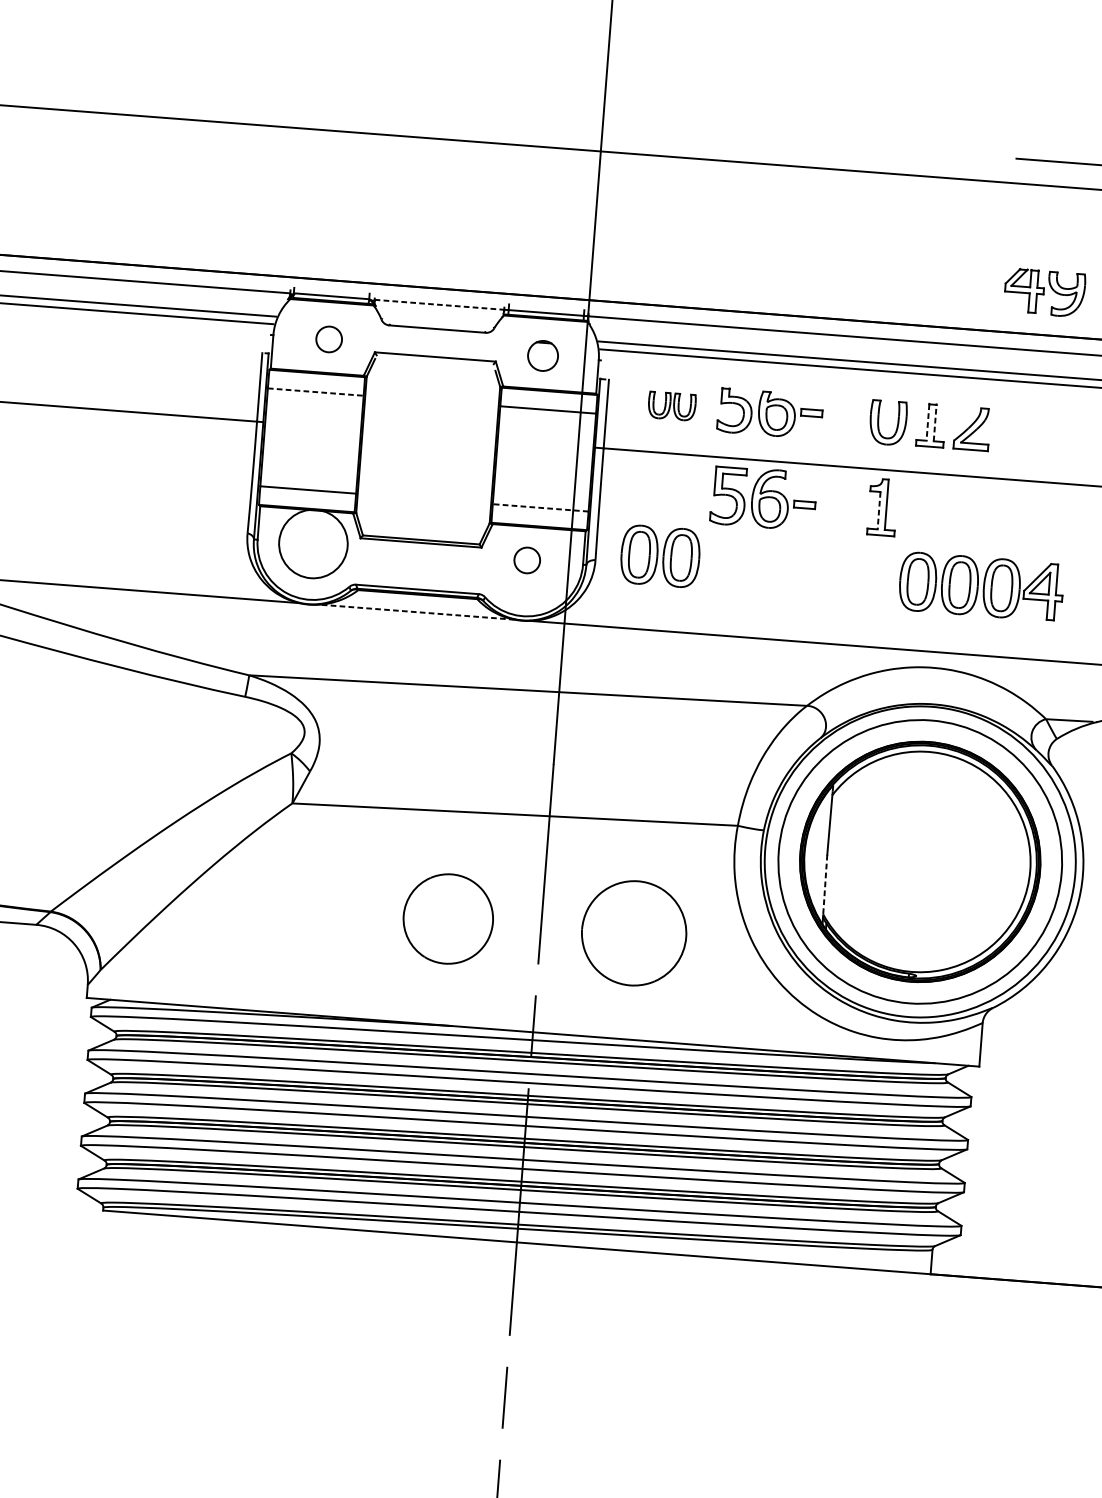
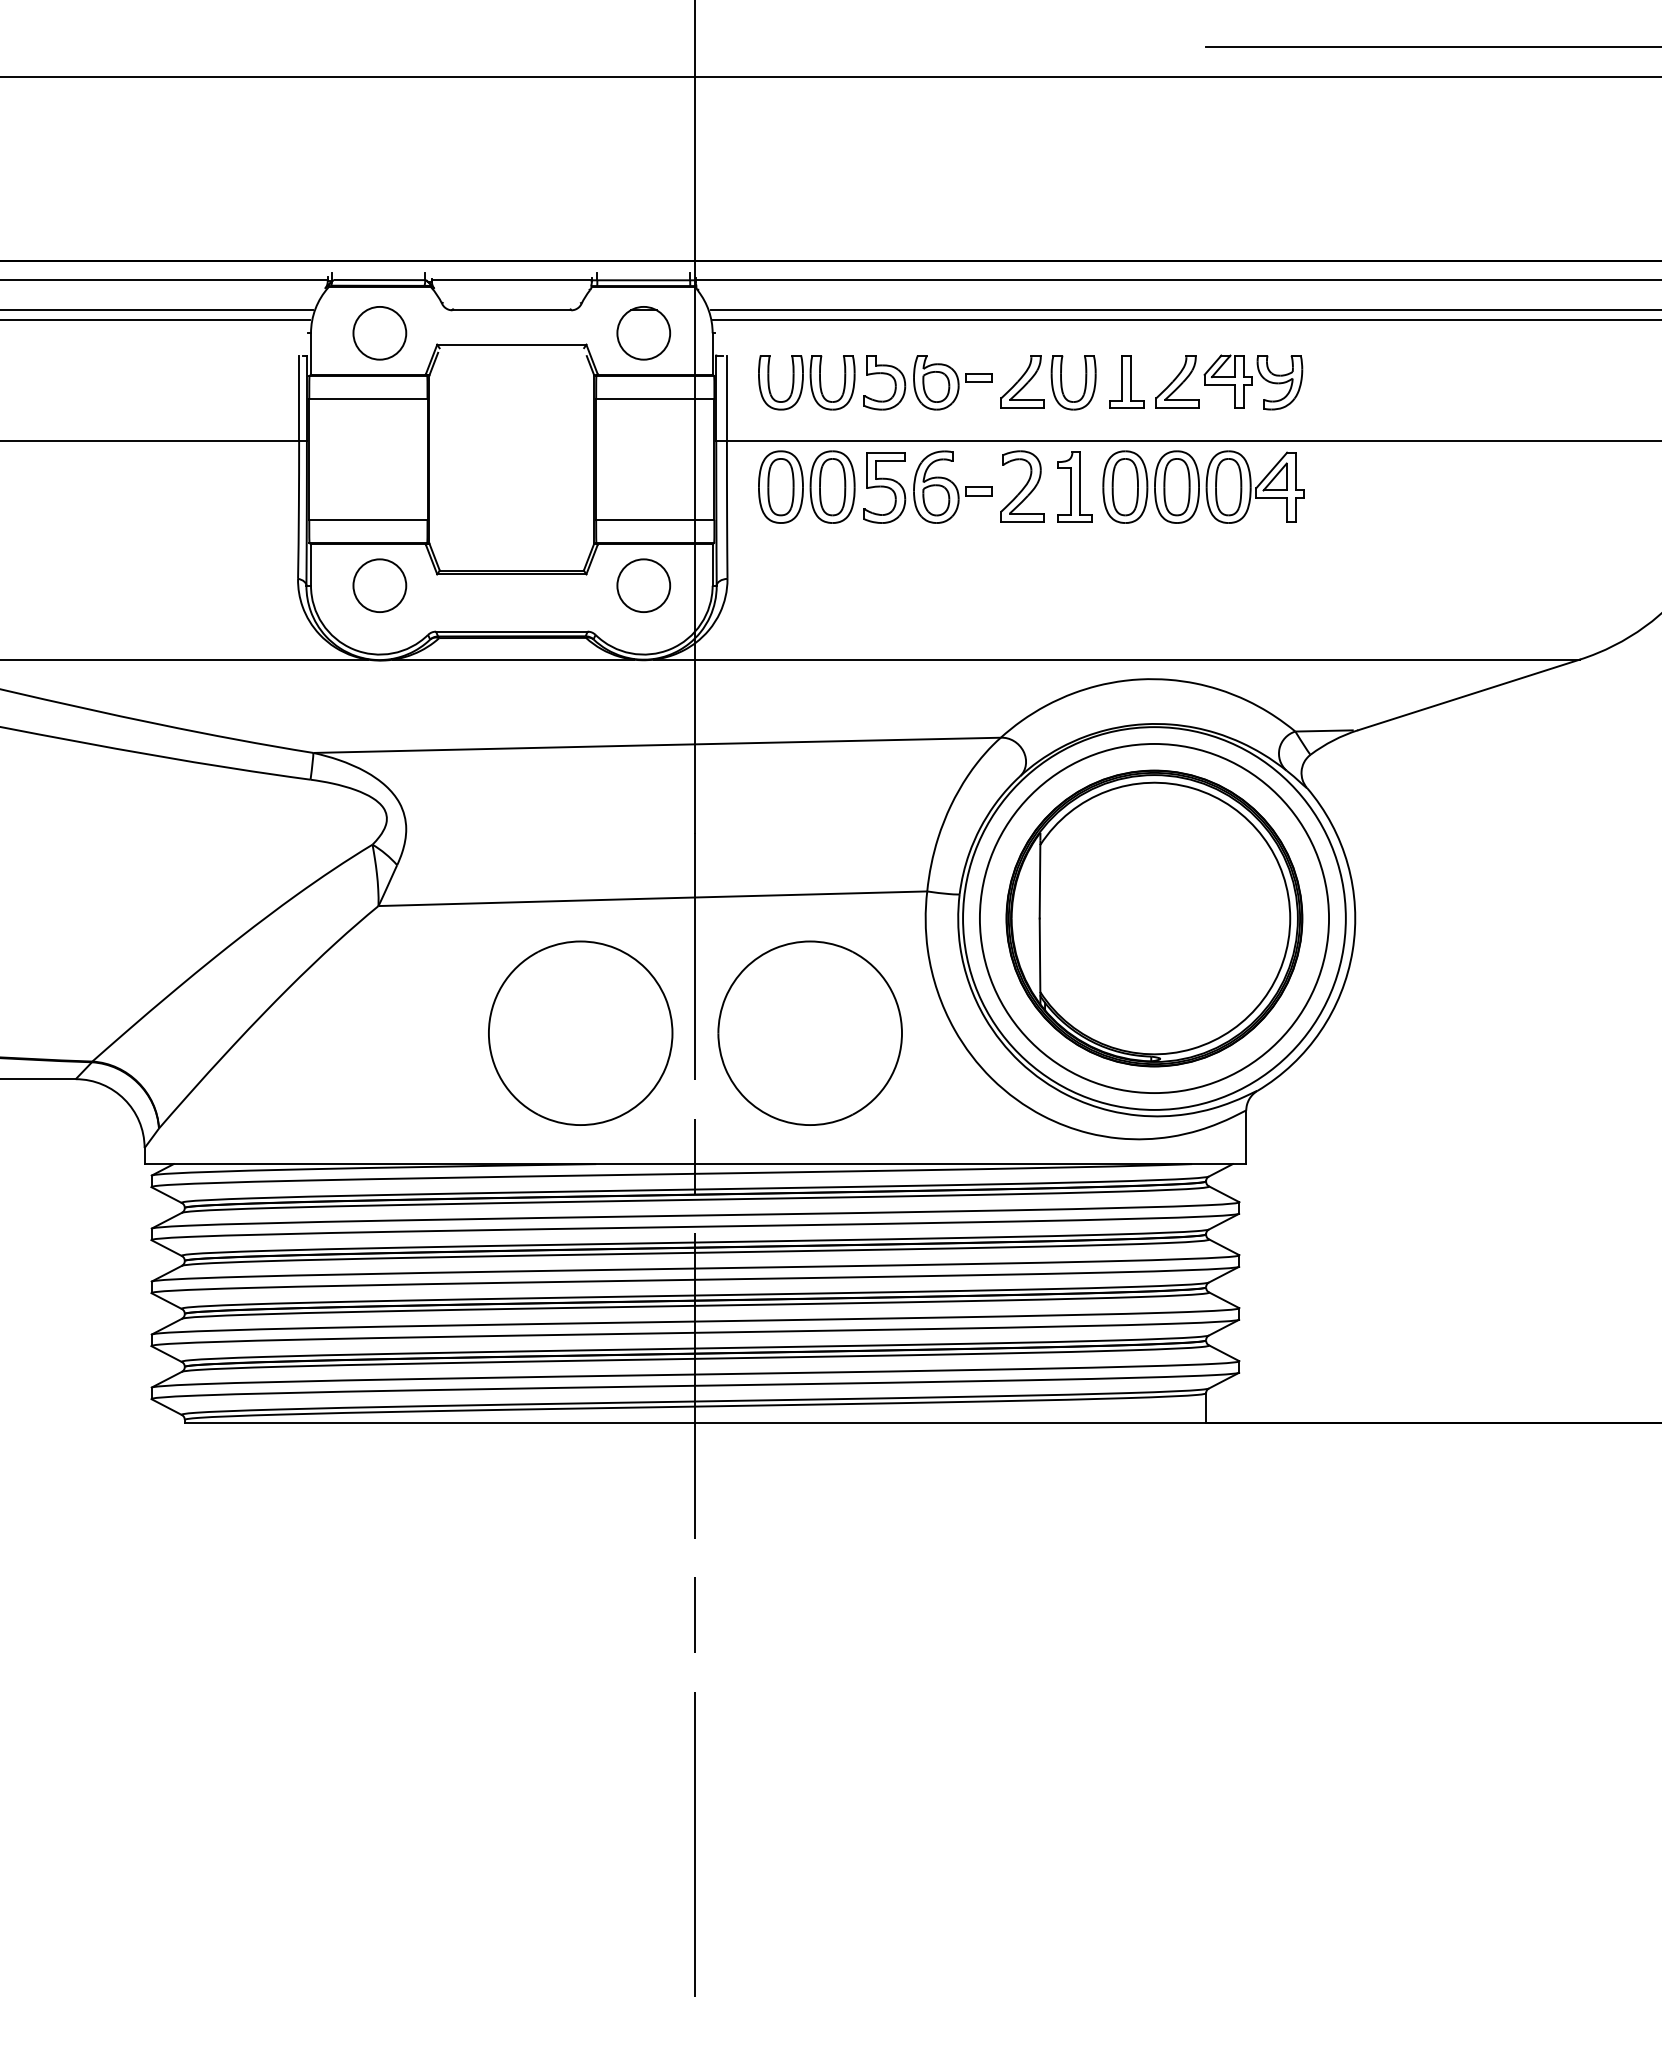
part: (1044, 292) -> (1253, 382), moved
line: (439, 304) -> (511, 280), dashed -> solid
circle: (328, 338) -> (379, 332), size x1.67
part: (542, 356) -> (643, 333), size x1.43
line: (315, 392) -> (368, 399), dashed -> solid
part: (671, 405) -> (806, 382), size x1.67
part: (846, 418) -> (1022, 381), added
line: (935, 422) -> (1131, 378), dashed -> solid
line: (927, 423) -> (1122, 379), dashed -> solid
part: (840, 503) -> (1022, 486), added
line: (540, 507) -> (654, 519), dashed -> solid
line: (878, 510) -> (1070, 491), dashed -> solid
circle: (313, 543) -> (379, 585), size x0.62
part: (660, 555) -> (806, 486), moved
circle: (527, 560) -> (643, 585), size x1.67
part: (981, 586) -> (1203, 486), moved
line: (417, 612) -> (513, 659), dashed -> solid
line: (825, 884) -> (1040, 955), dashed -> solid
part: (448, 918) -> (580, 1032), size x1.67
part: (633, 932) -> (809, 1032), size x1.43

